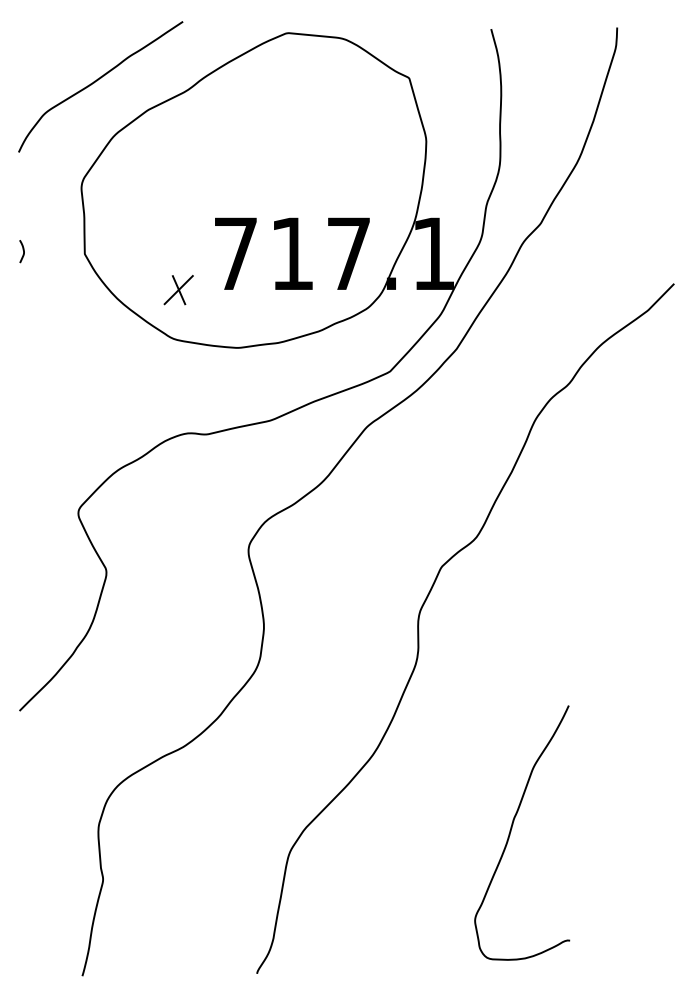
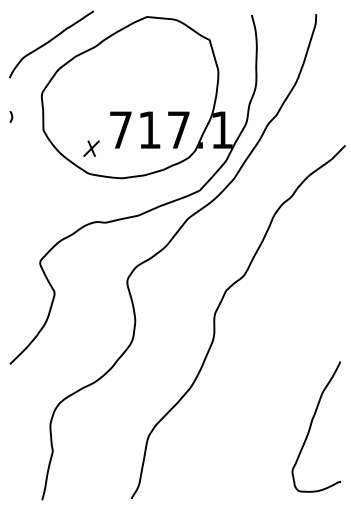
curve: (22, 250) -> (11, 116), moved
curve: (514, 826) -> (312, 423), moved

